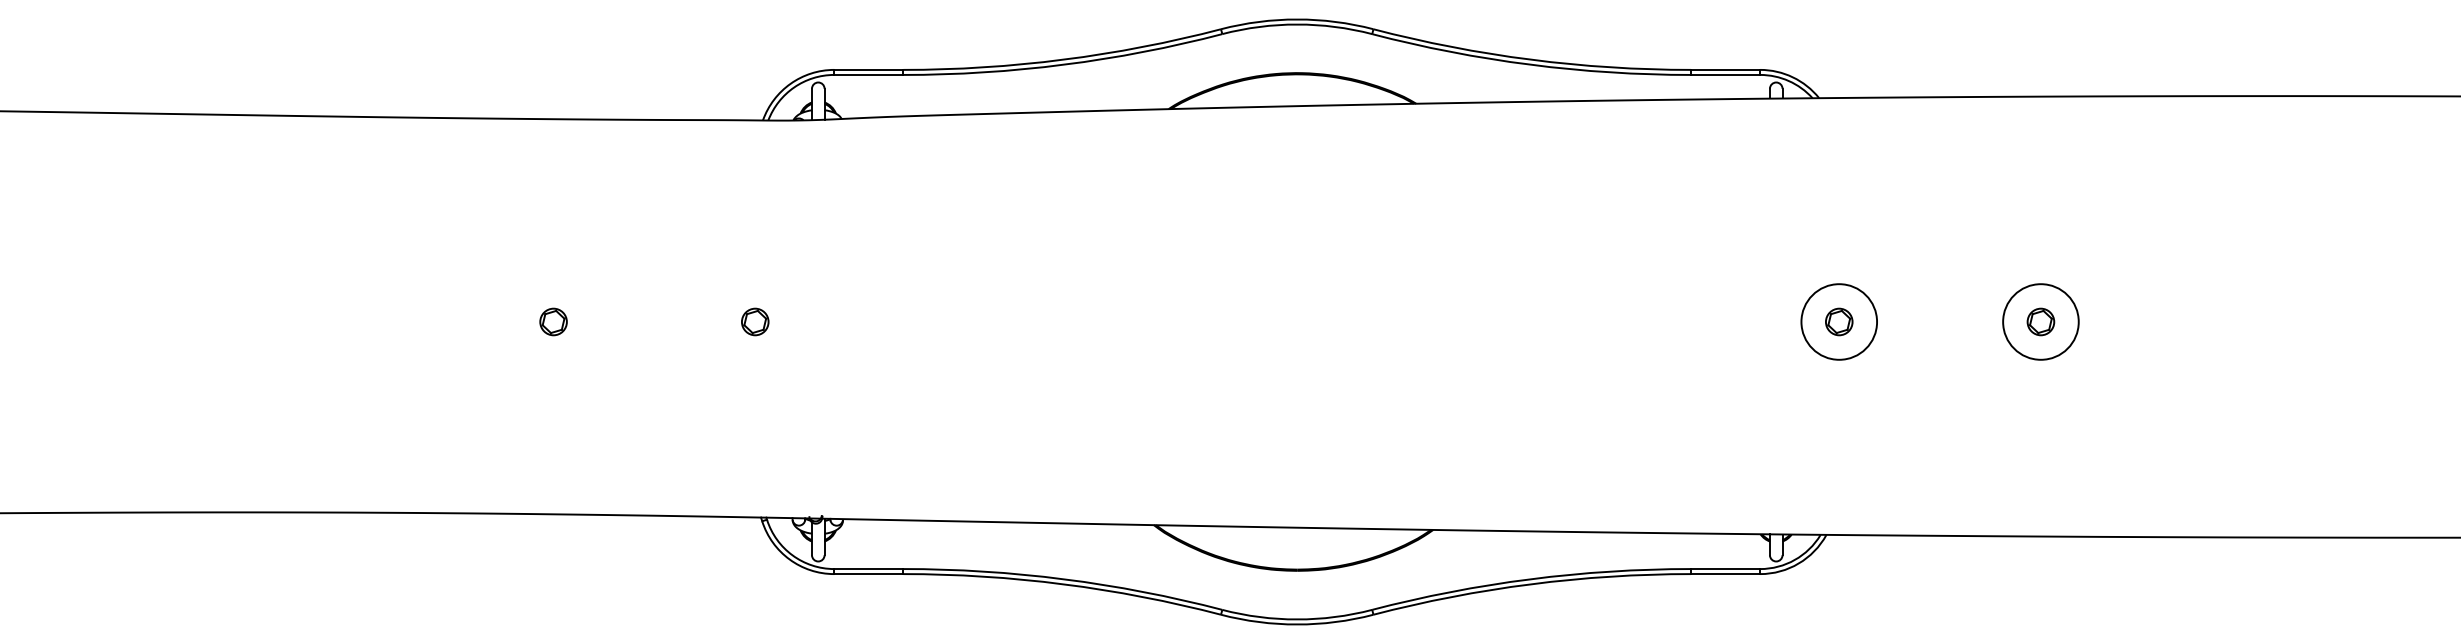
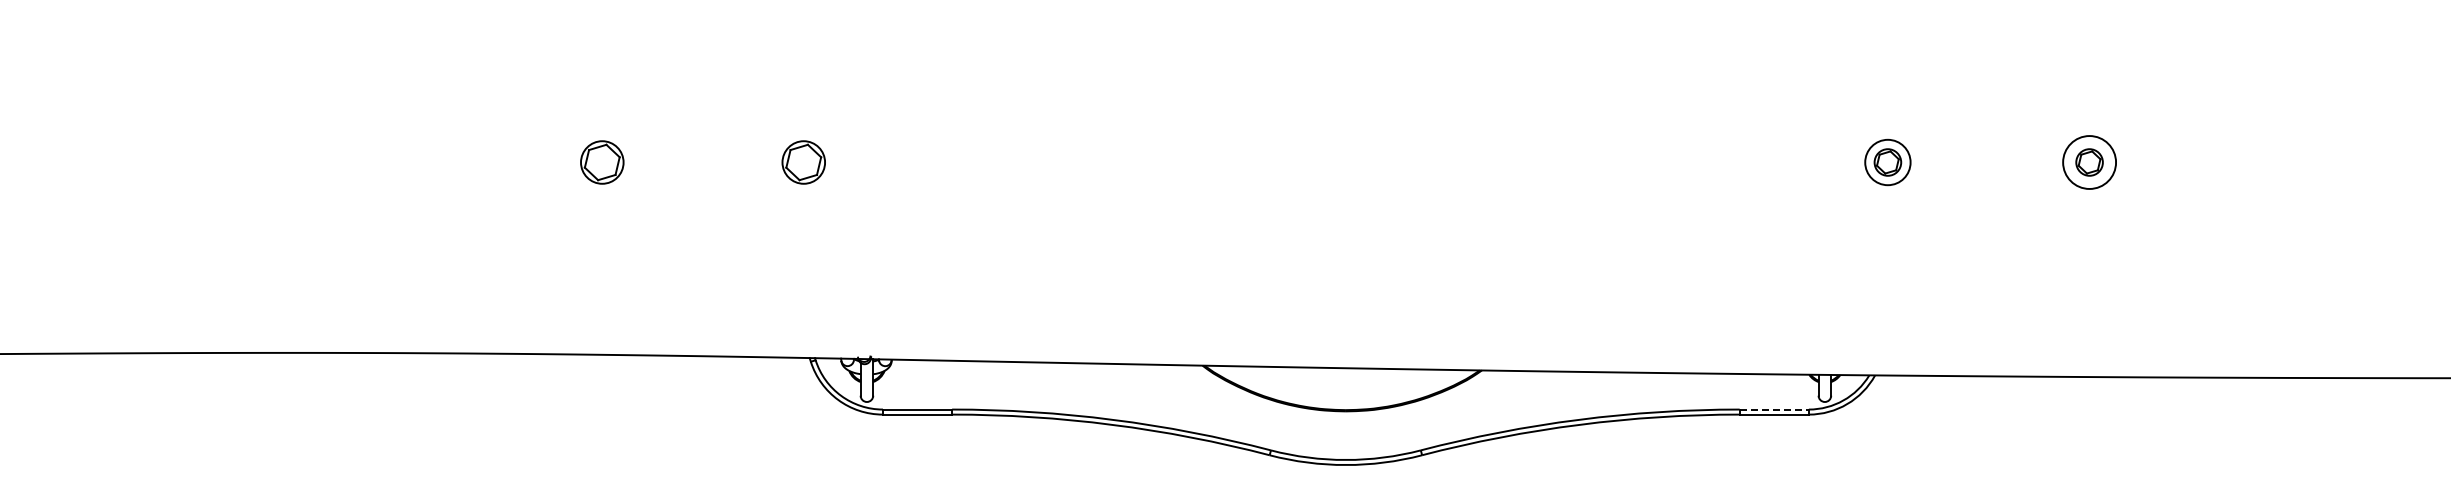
part: (553, 321) -> (602, 162), size x1.6
part: (755, 321) -> (804, 162), size x1.6
circle: (1839, 321) -> (1888, 162), size x0.6
circle: (2040, 321) -> (2089, 162), size x0.7
line: (1725, 569) -> (1774, 410), solid -> dashed

